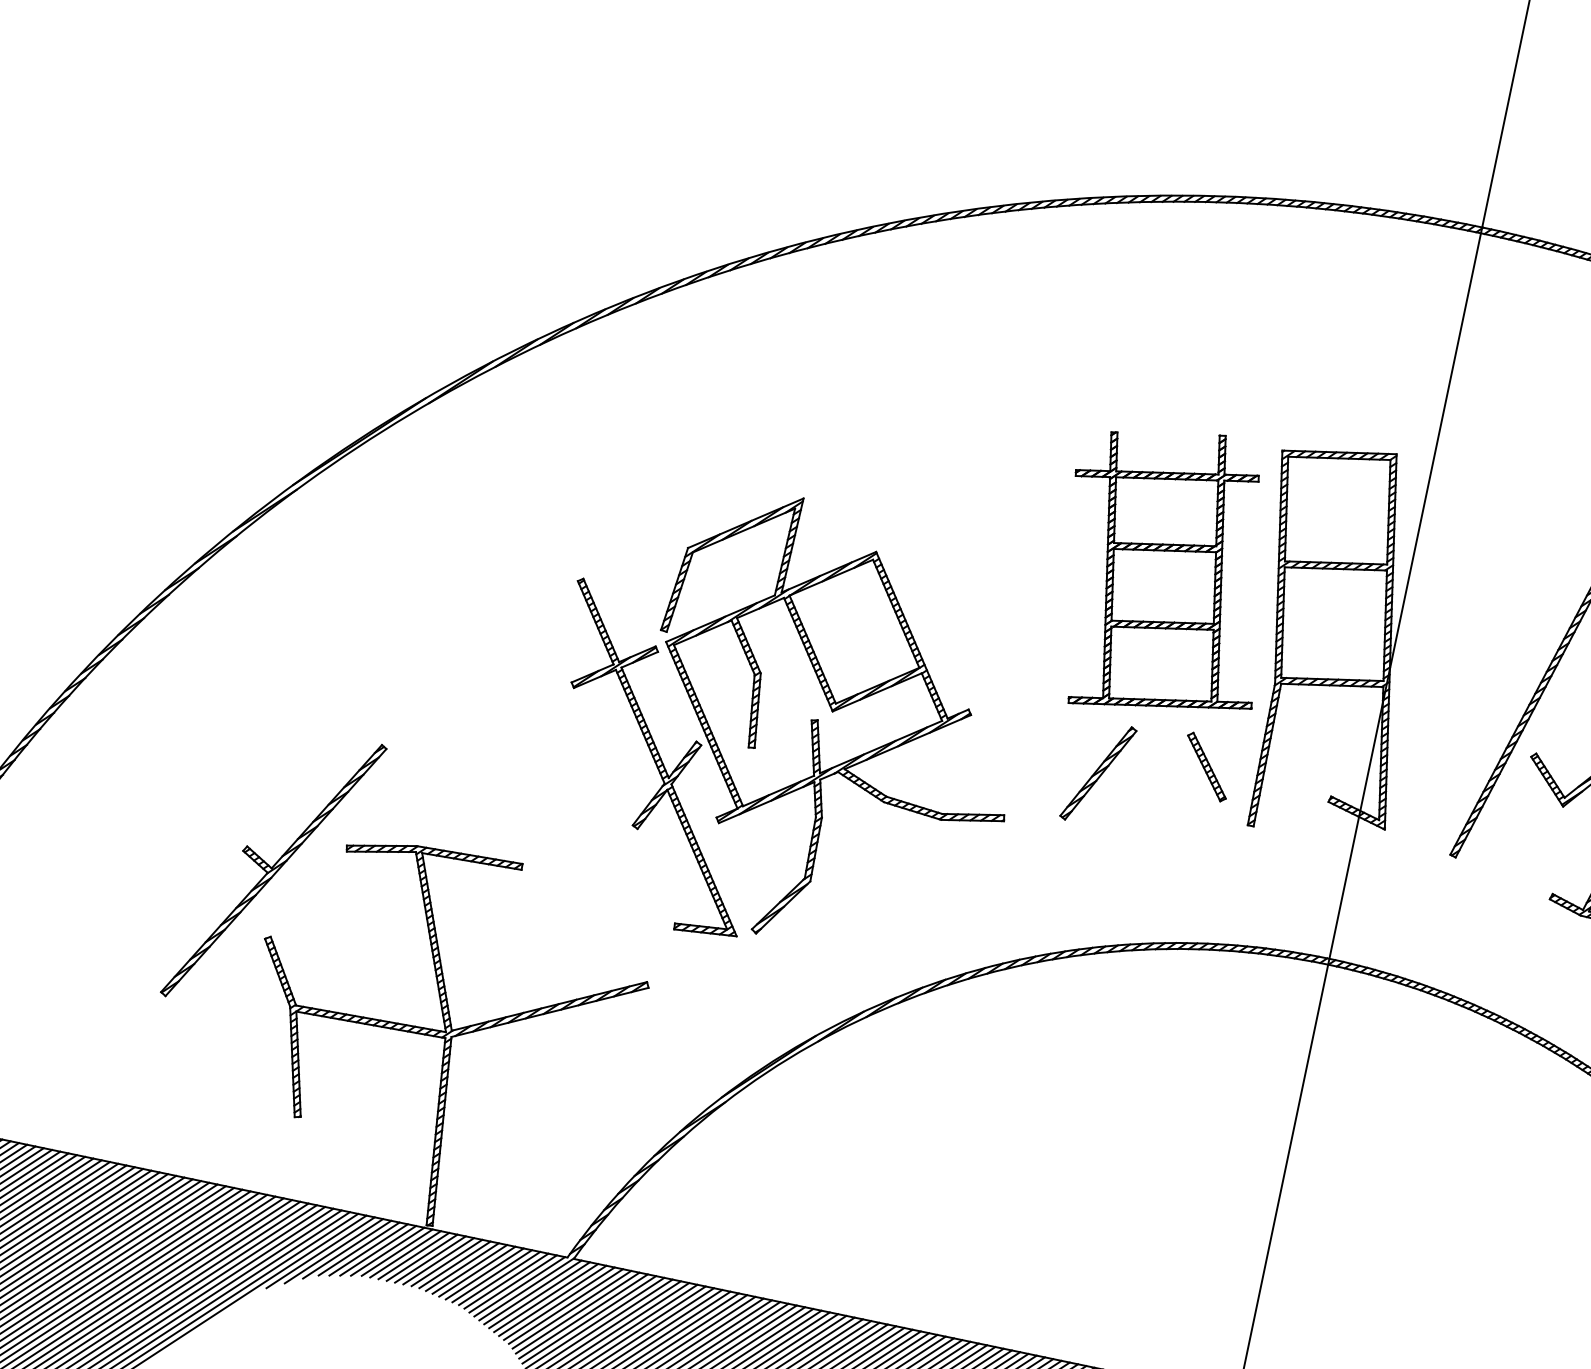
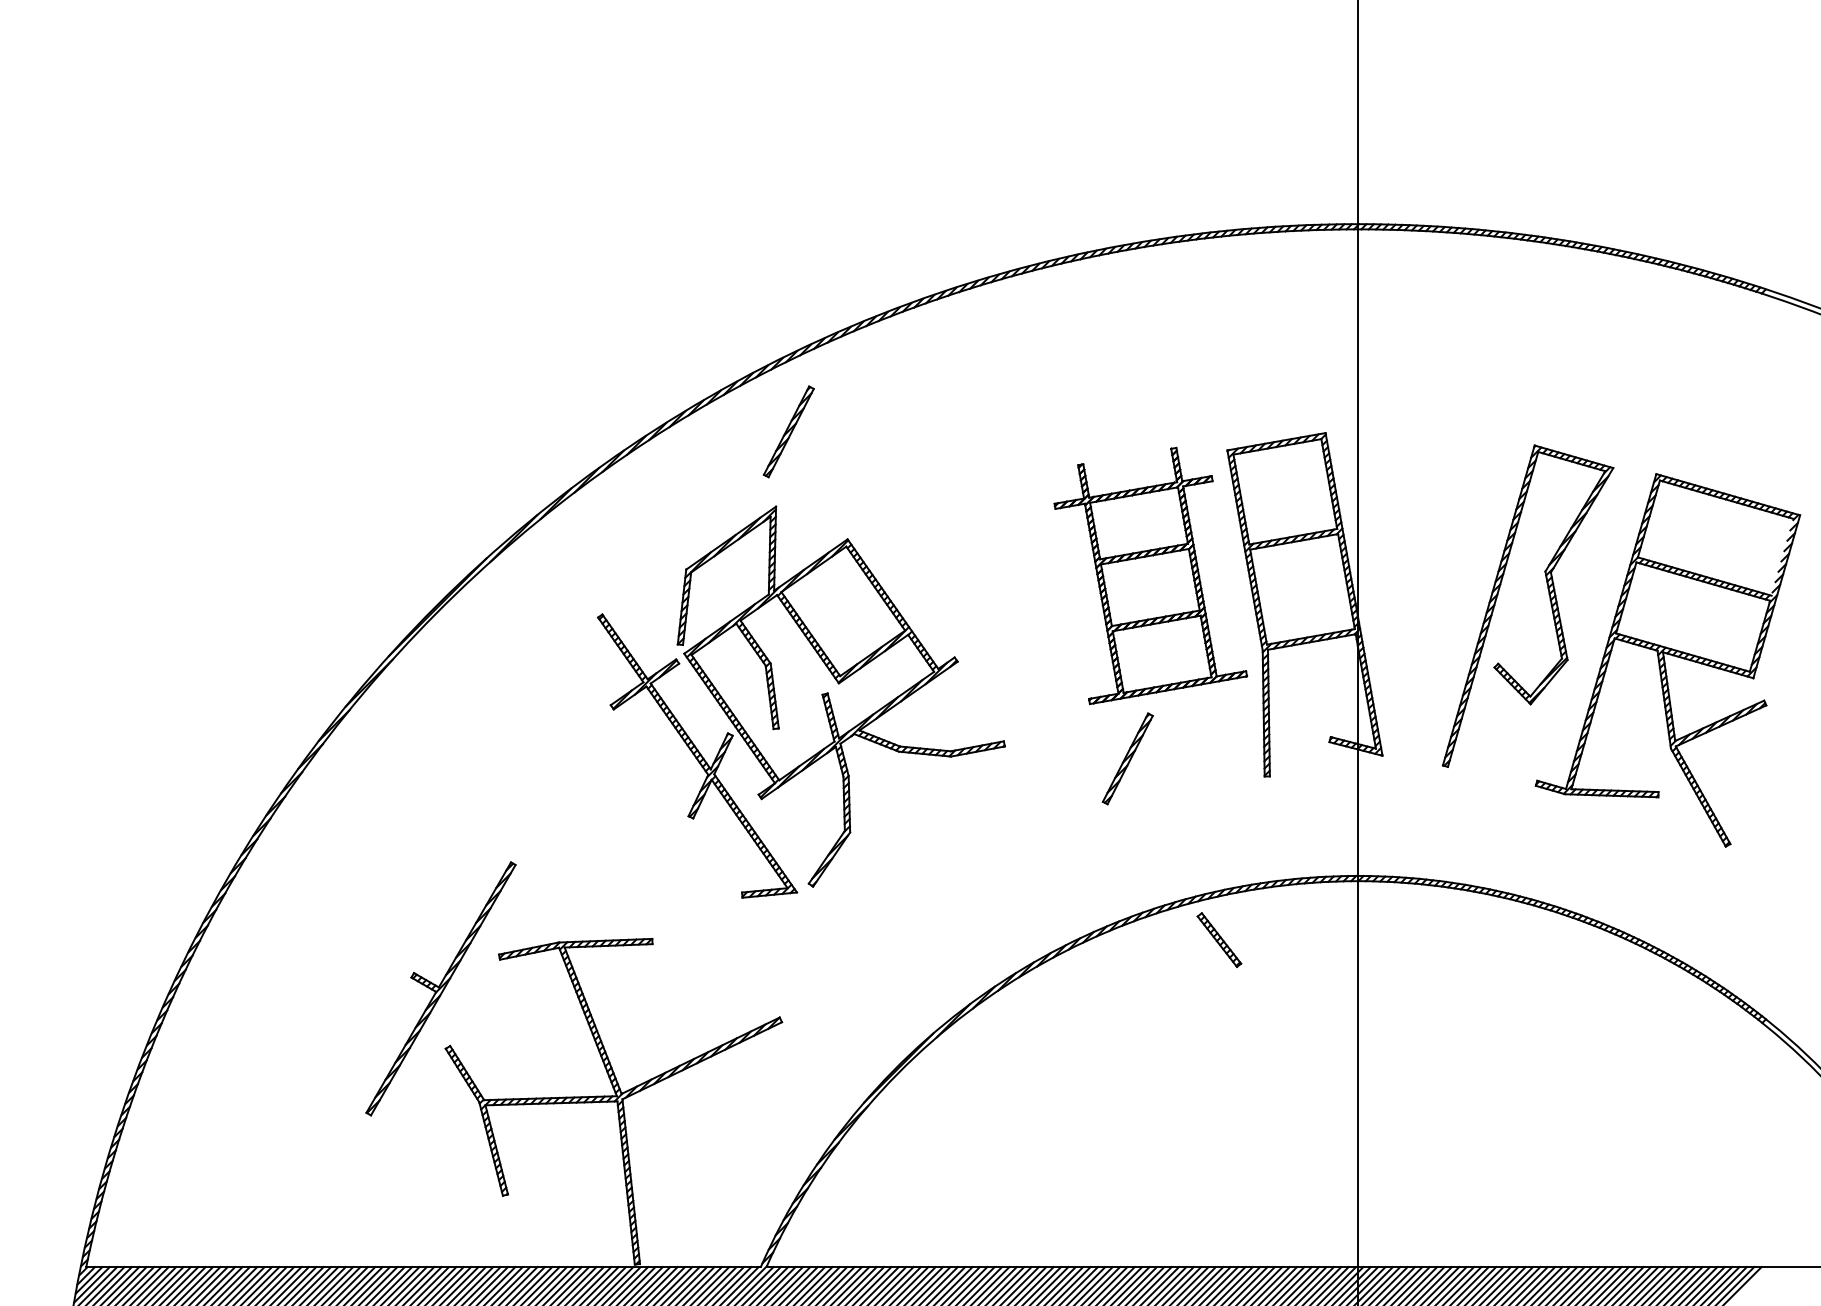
part: (794, 326) -> (788, 431), added
part: (786, 723) -> (801, 701), moved
part: (1206, 767) -> (1219, 940), moved

